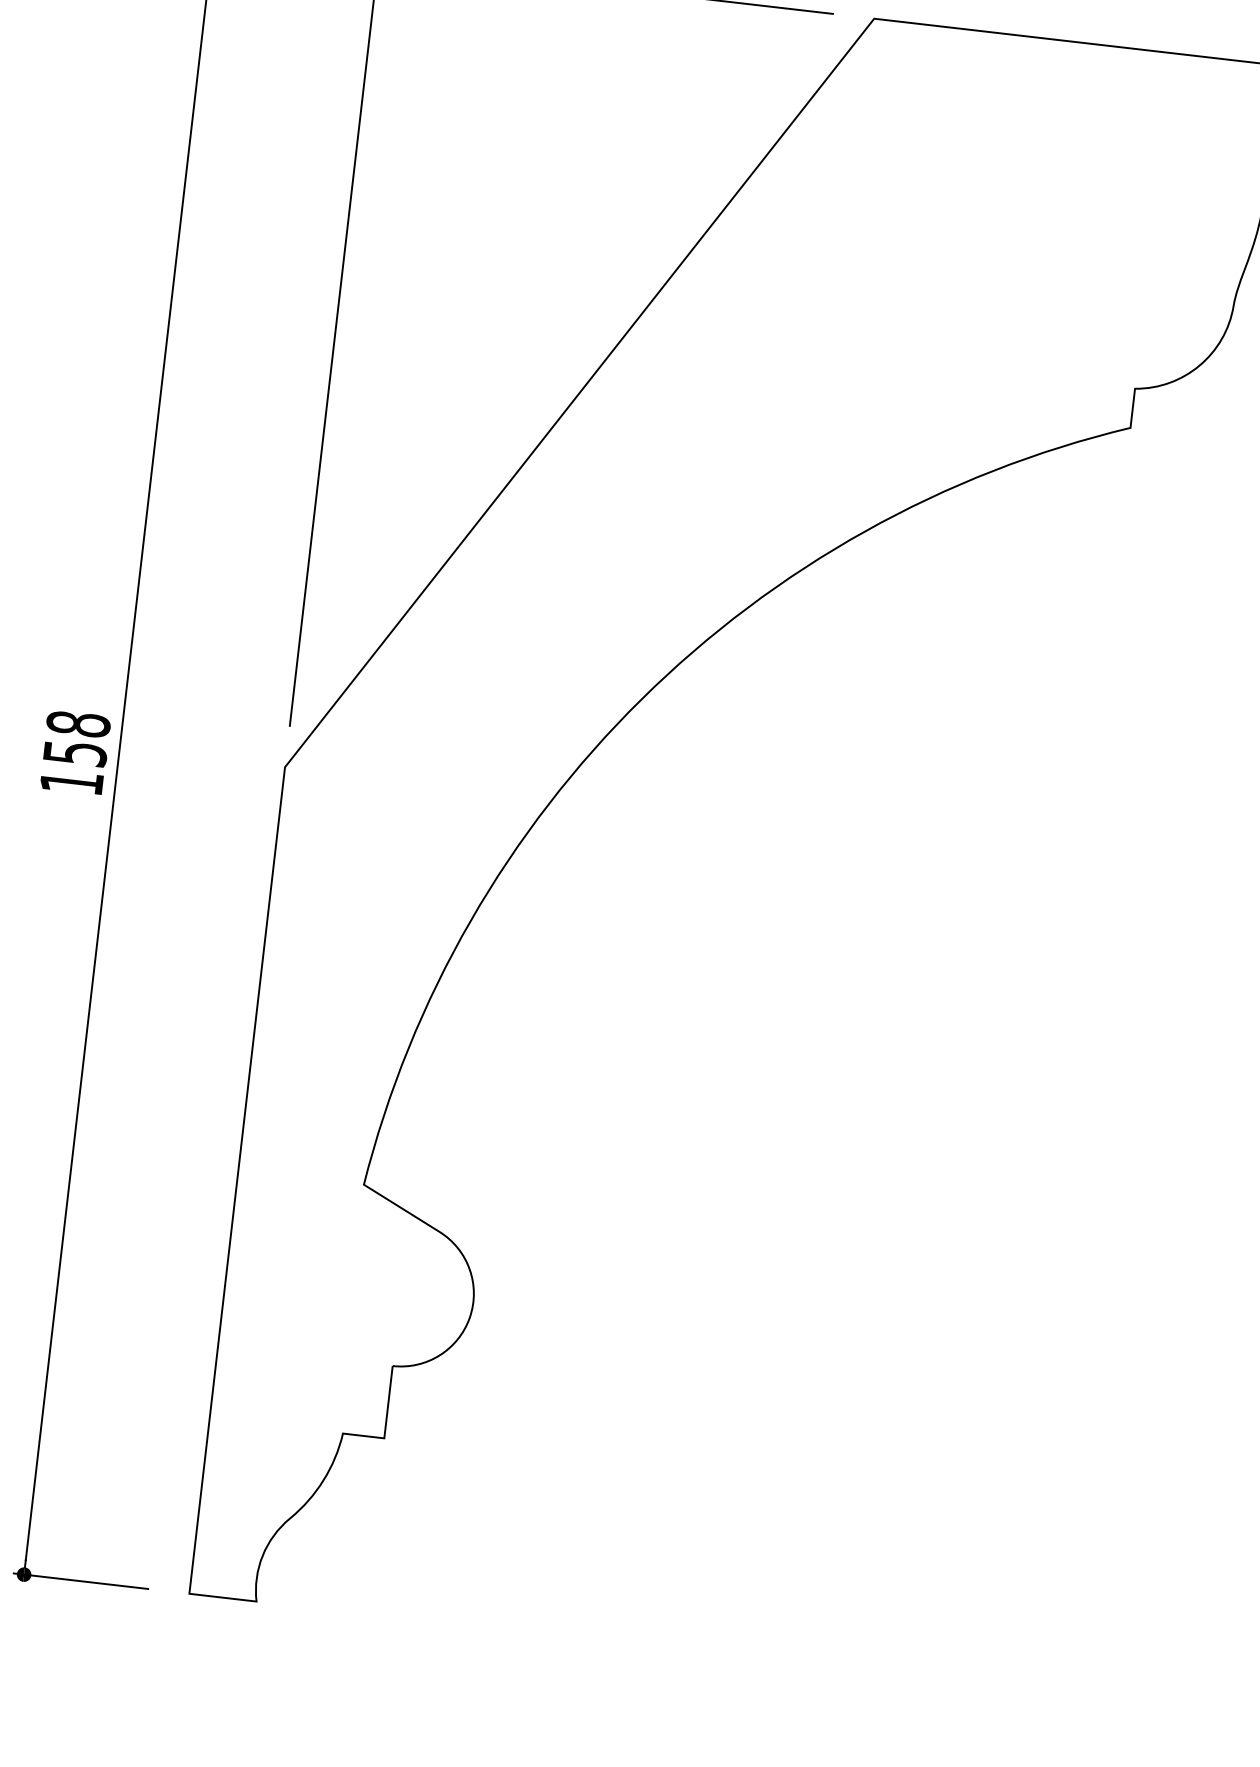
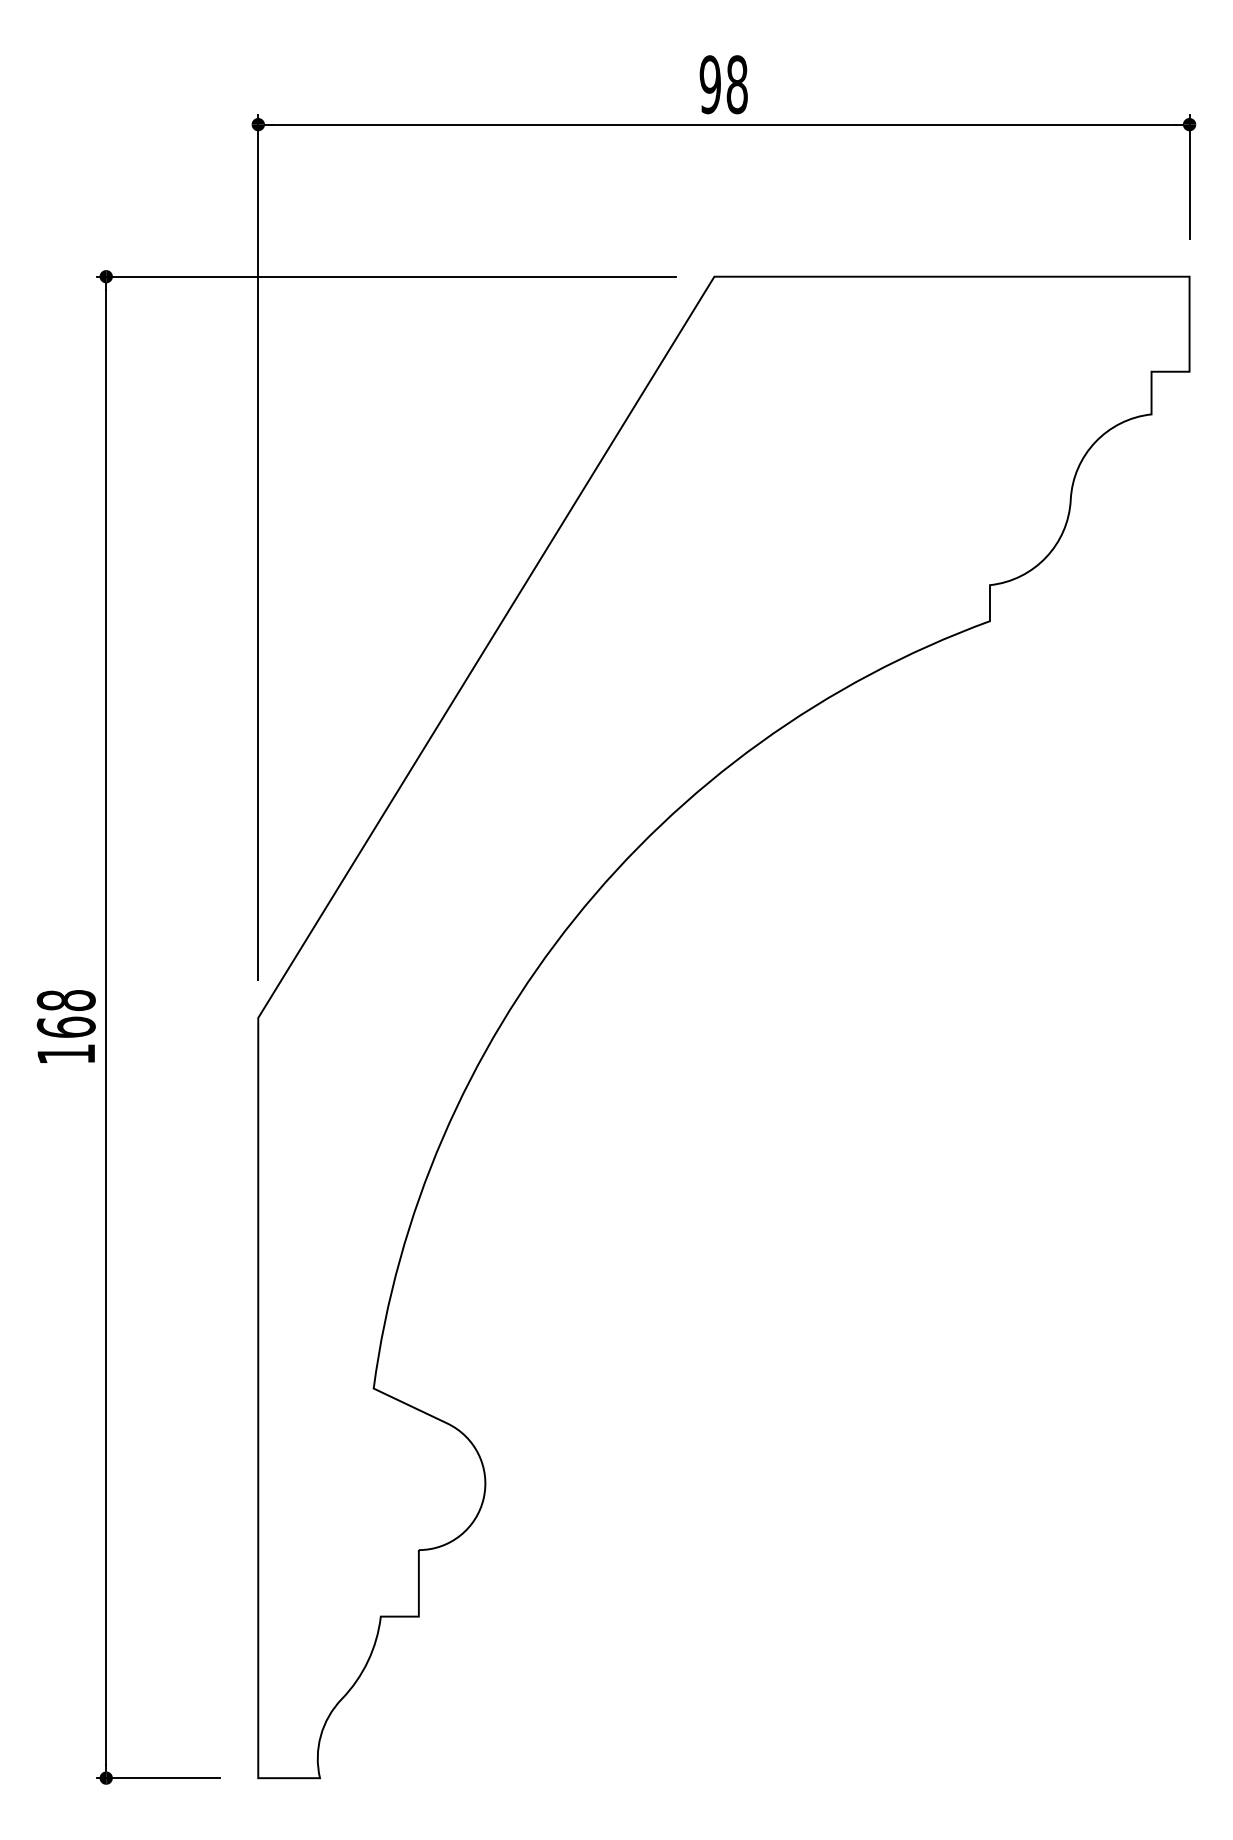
text: (74, 752) -> (65, 1026), 158 -> 168

